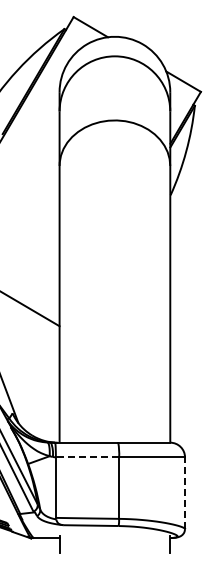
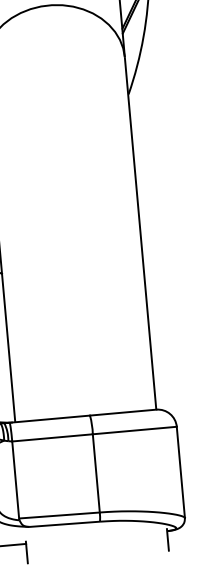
line: (87, 457) -> (52, 437), dashed -> solid
line: (185, 493) -> (181, 472), dashed -> solid

